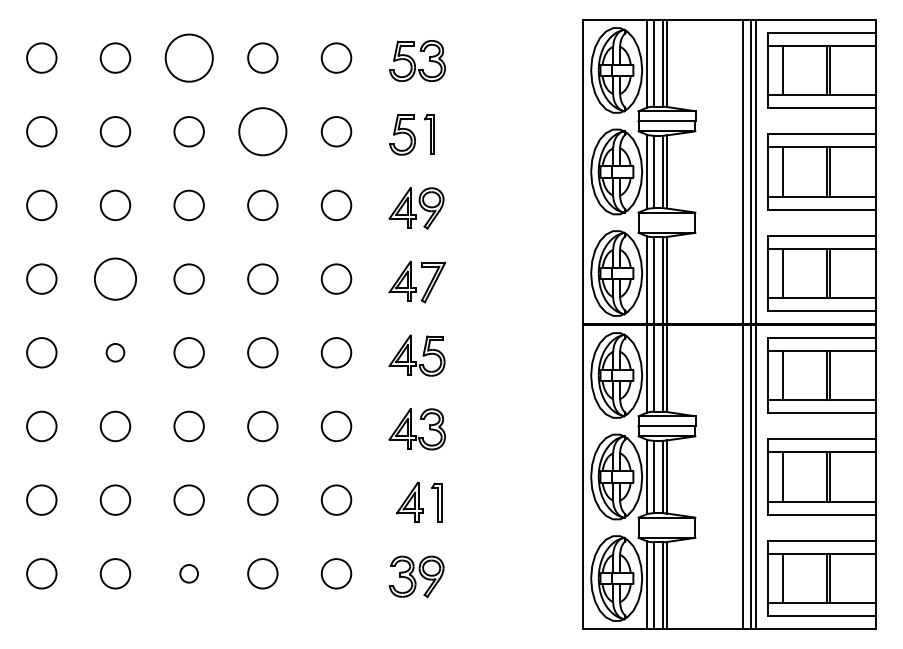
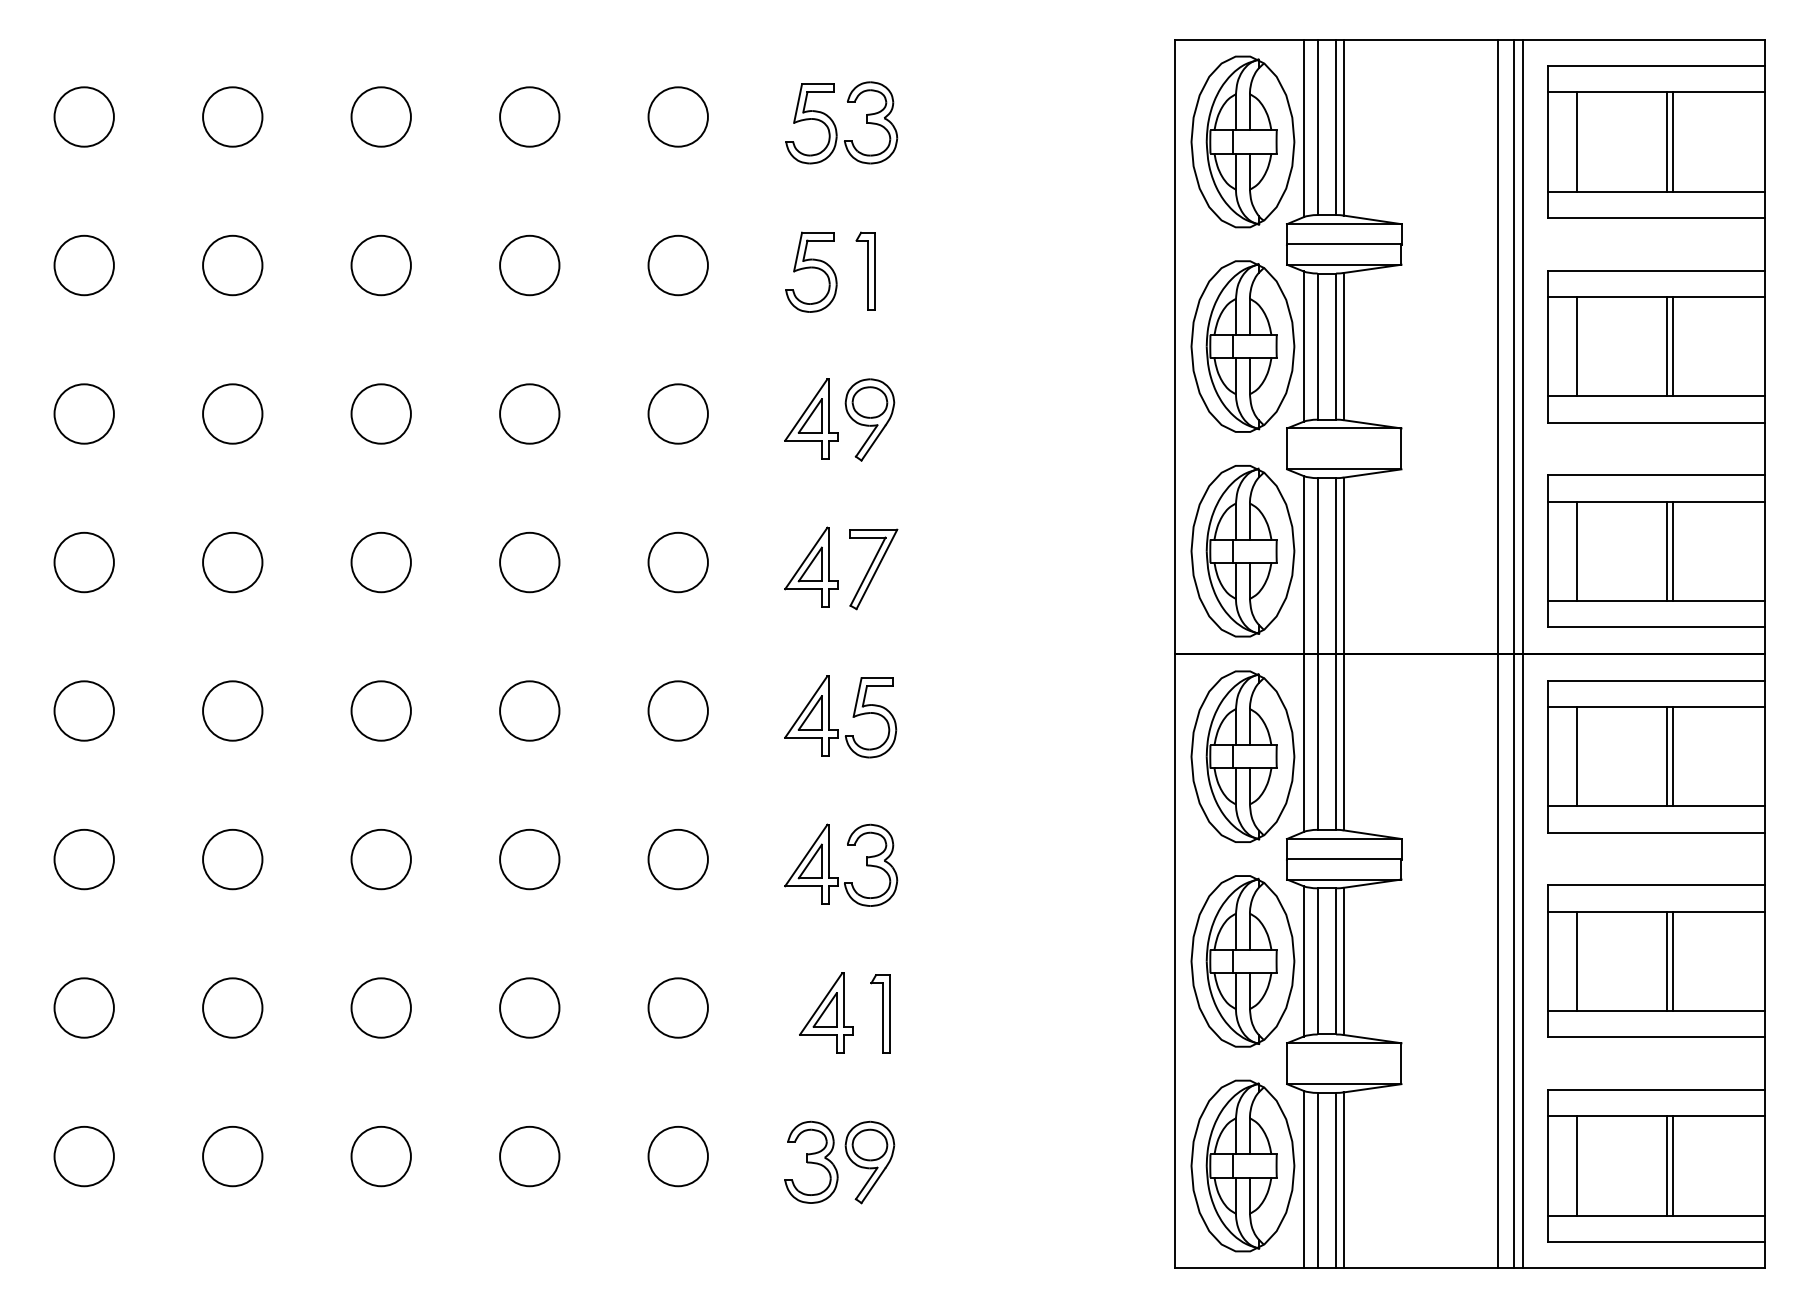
circle: (188, 57) -> (379, 115), size x0.62
circle: (262, 131) -> (529, 264), size x0.62
circle: (115, 278) -> (232, 561), size x0.71
circle: (115, 352) -> (232, 710), size x1.67
circle: (188, 573) -> (379, 1155), size x1.67

